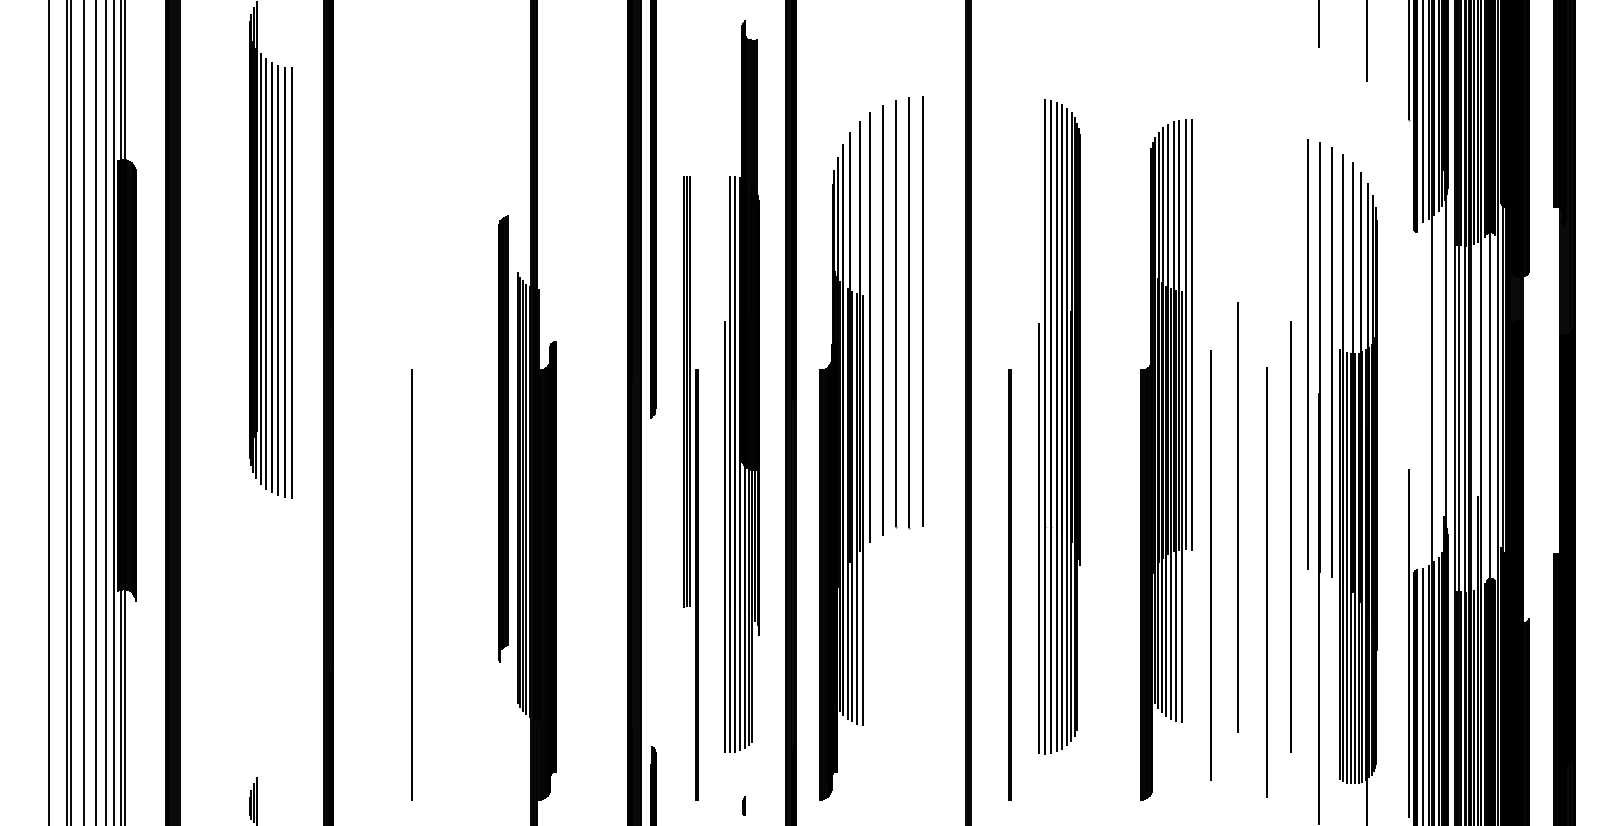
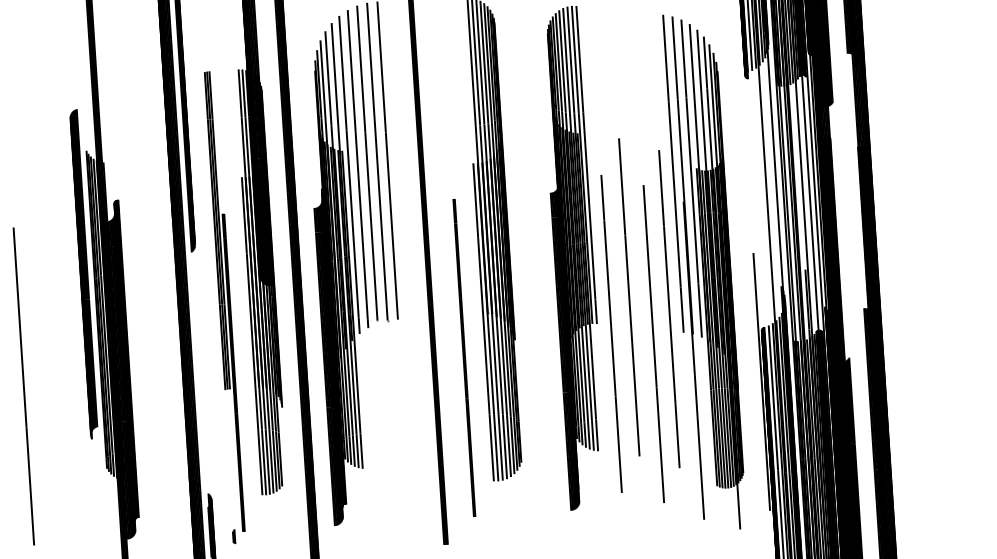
line: (743, 805) -> (233, 536), moved

